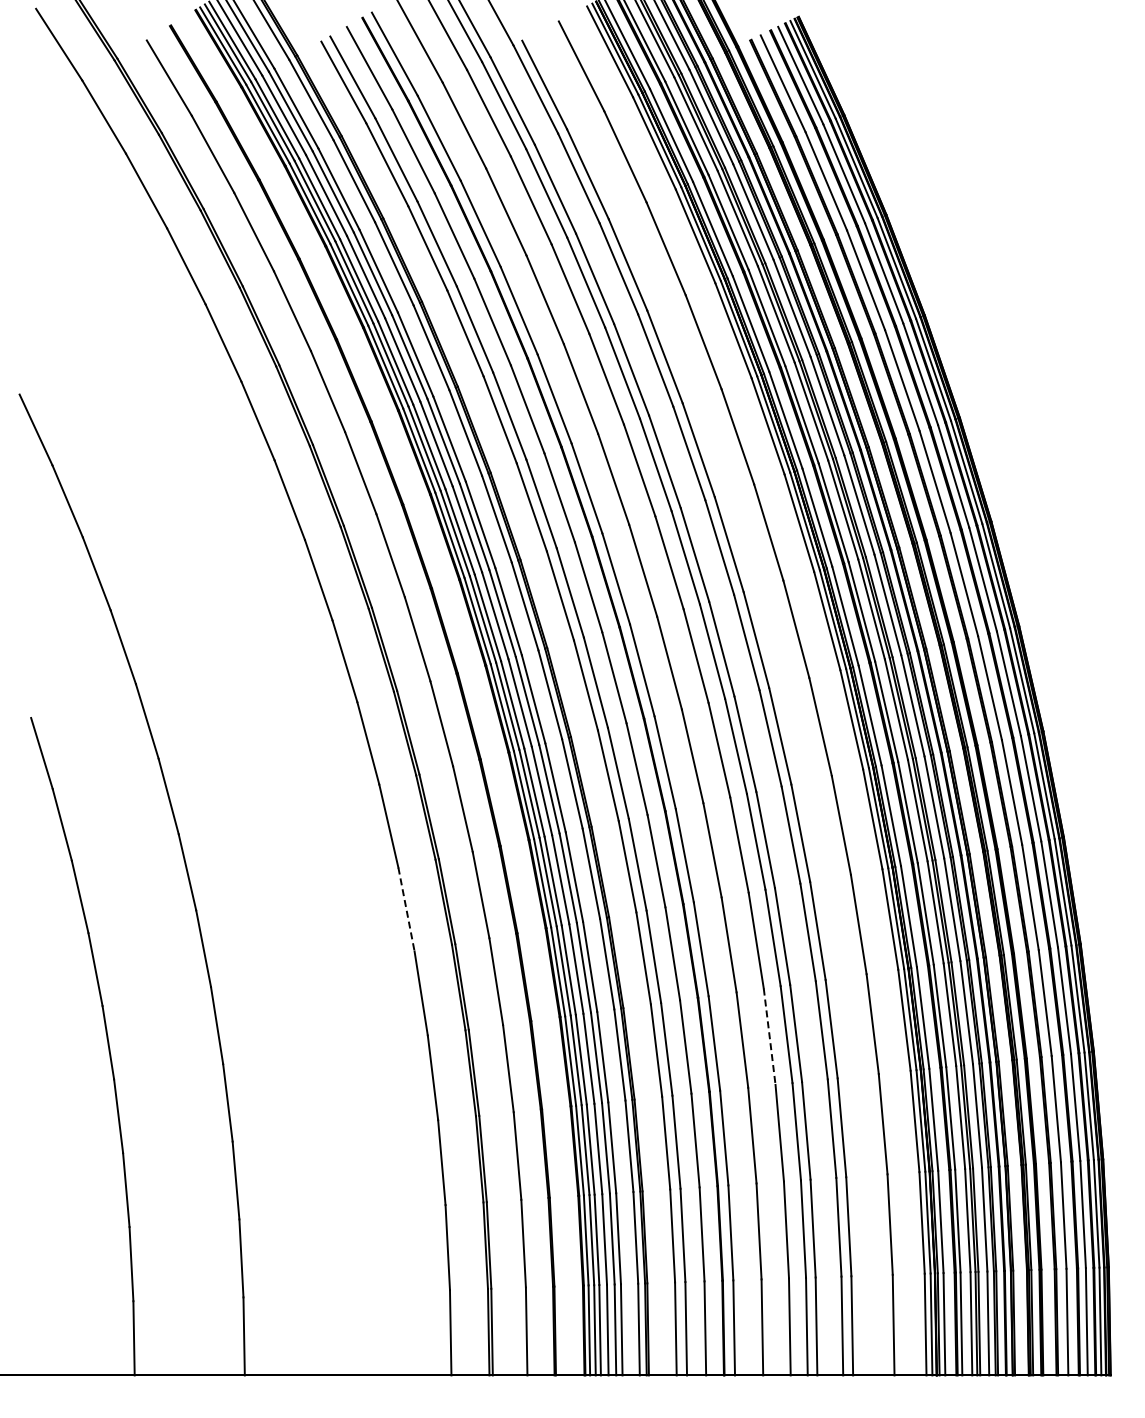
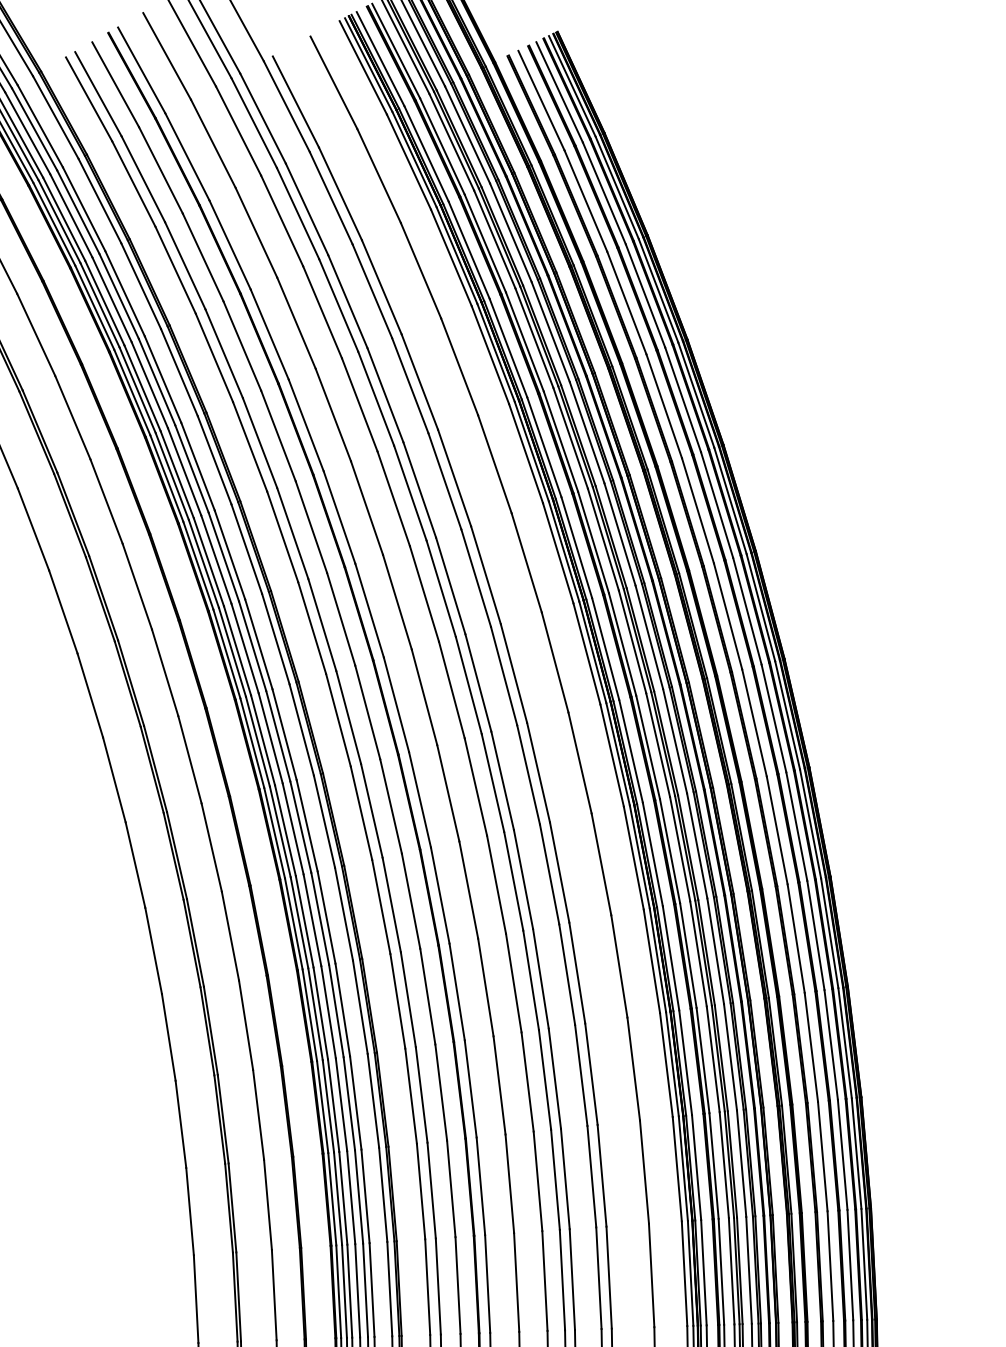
line: (406, 909) -> (153, 950), dashed -> solid
line: (769, 1036) -> (527, 1081), dashed -> solid

